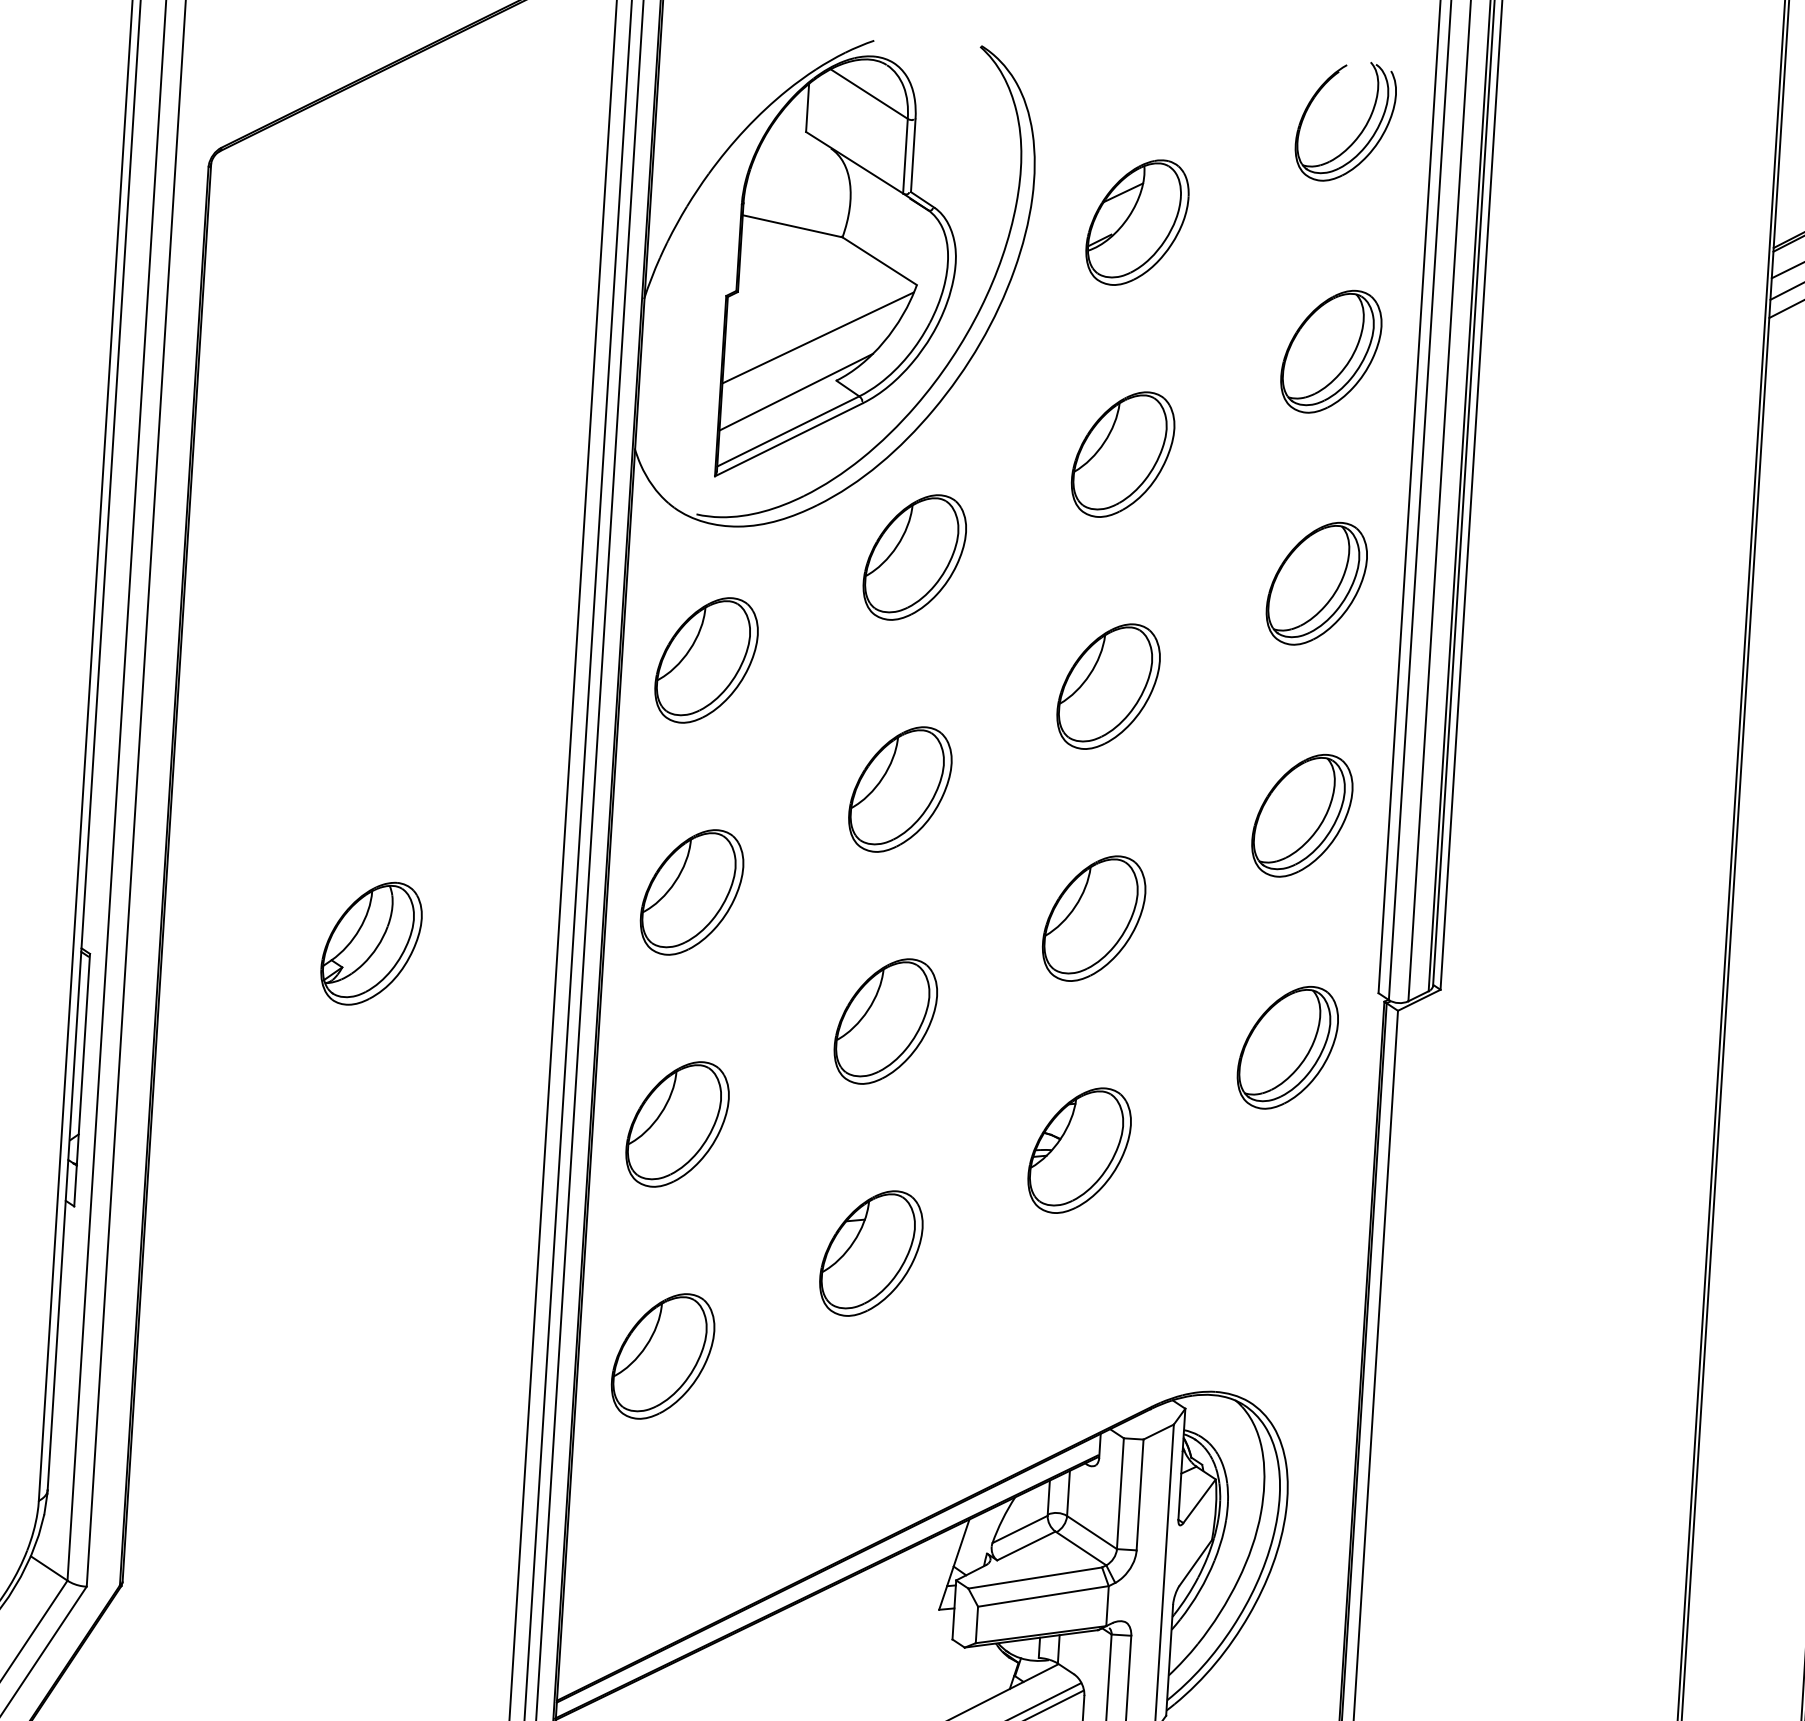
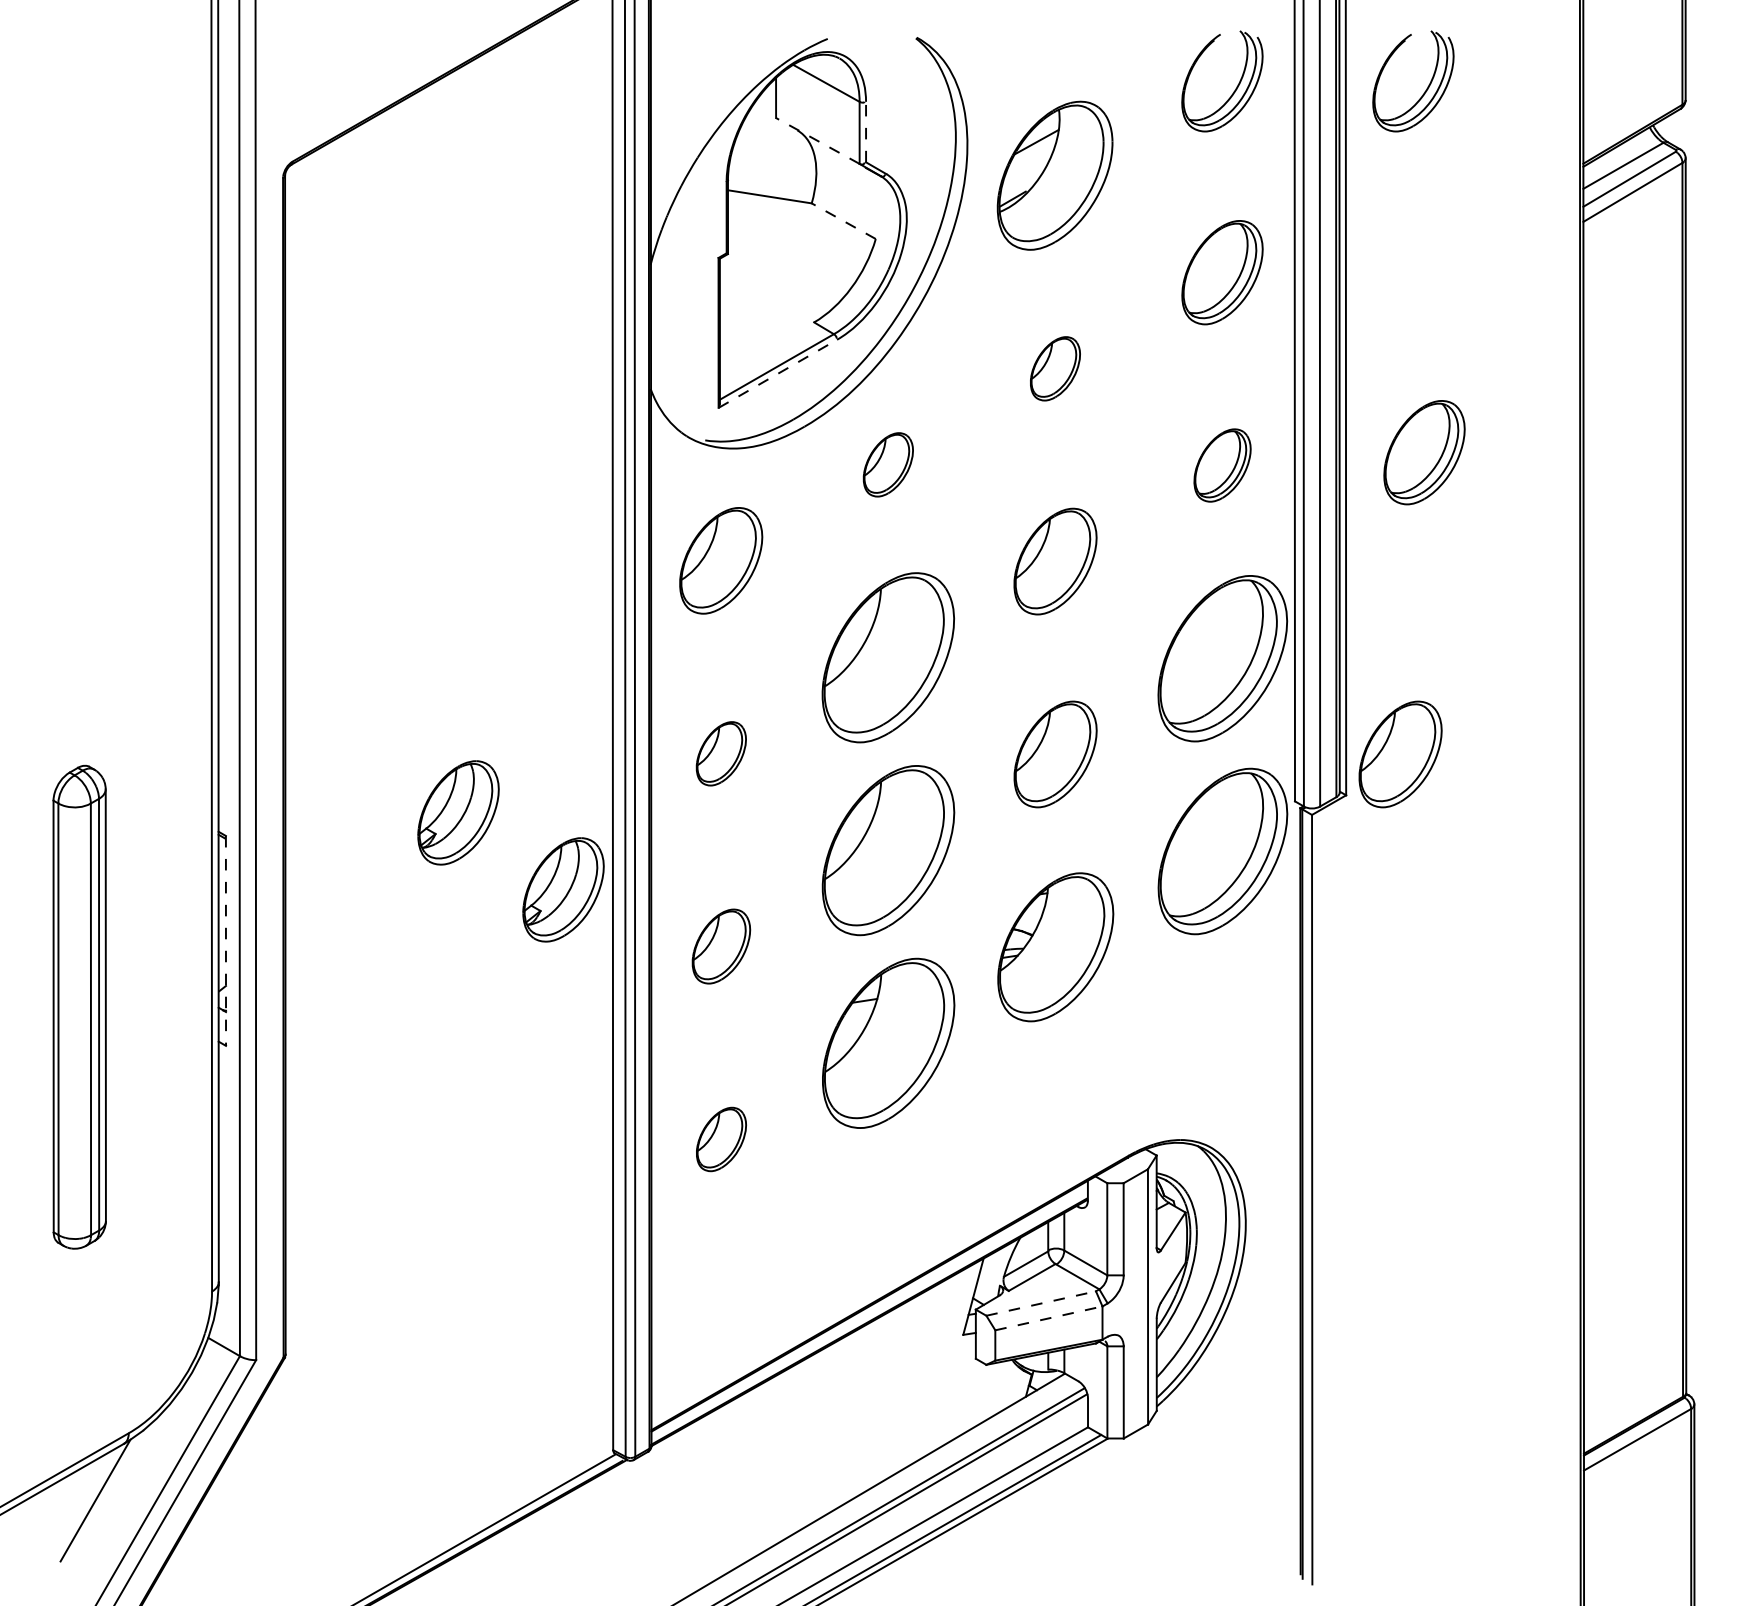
part: (1590, 145) -> (1426, 88), added
line: (913, 155) -> (866, 131), solid -> dashed
line: (854, 162) -> (817, 140), solid -> dashed
part: (1137, 222) -> (1055, 175), size x1.4
line: (879, 260) -> (843, 220), solid -> dashed
line: (817, 337) -> (796, 287), removed
line: (796, 391) -> (781, 333), removed
line: (789, 439) -> (778, 373), solid -> dashed
part: (1123, 454) -> (1055, 368), size x0.6
part: (915, 557) -> (888, 464), size x0.6
part: (1316, 583) -> (1222, 465), size x0.7
part: (1560, 583) -> (1424, 452), added
part: (900, 789) -> (888, 657), size x1.6
part: (1302, 814) -> (1222, 657), size x1.6
part: (692, 892) -> (721, 753), size x0.6
part: (1508, 944) -> (1400, 754), added
part: (885, 1021) -> (888, 850), size x1.6
part: (492, 1043) -> (563, 889), added
part: (1287, 1046) -> (1222, 850), size x1.6
line: (81, 1079) -> (225, 940), solid -> dashed
part: (677, 1124) -> (721, 946), size x0.7
part: (1079, 1150) -> (1055, 947), size x1.4
part: (871, 1253) -> (888, 1043), size x1.6
part: (663, 1356) -> (721, 1139), size x0.6
line: (1035, 1577) -> (1041, 1303), solid -> dashed
line: (1042, 1596) -> (1048, 1318), solid -> dashed

